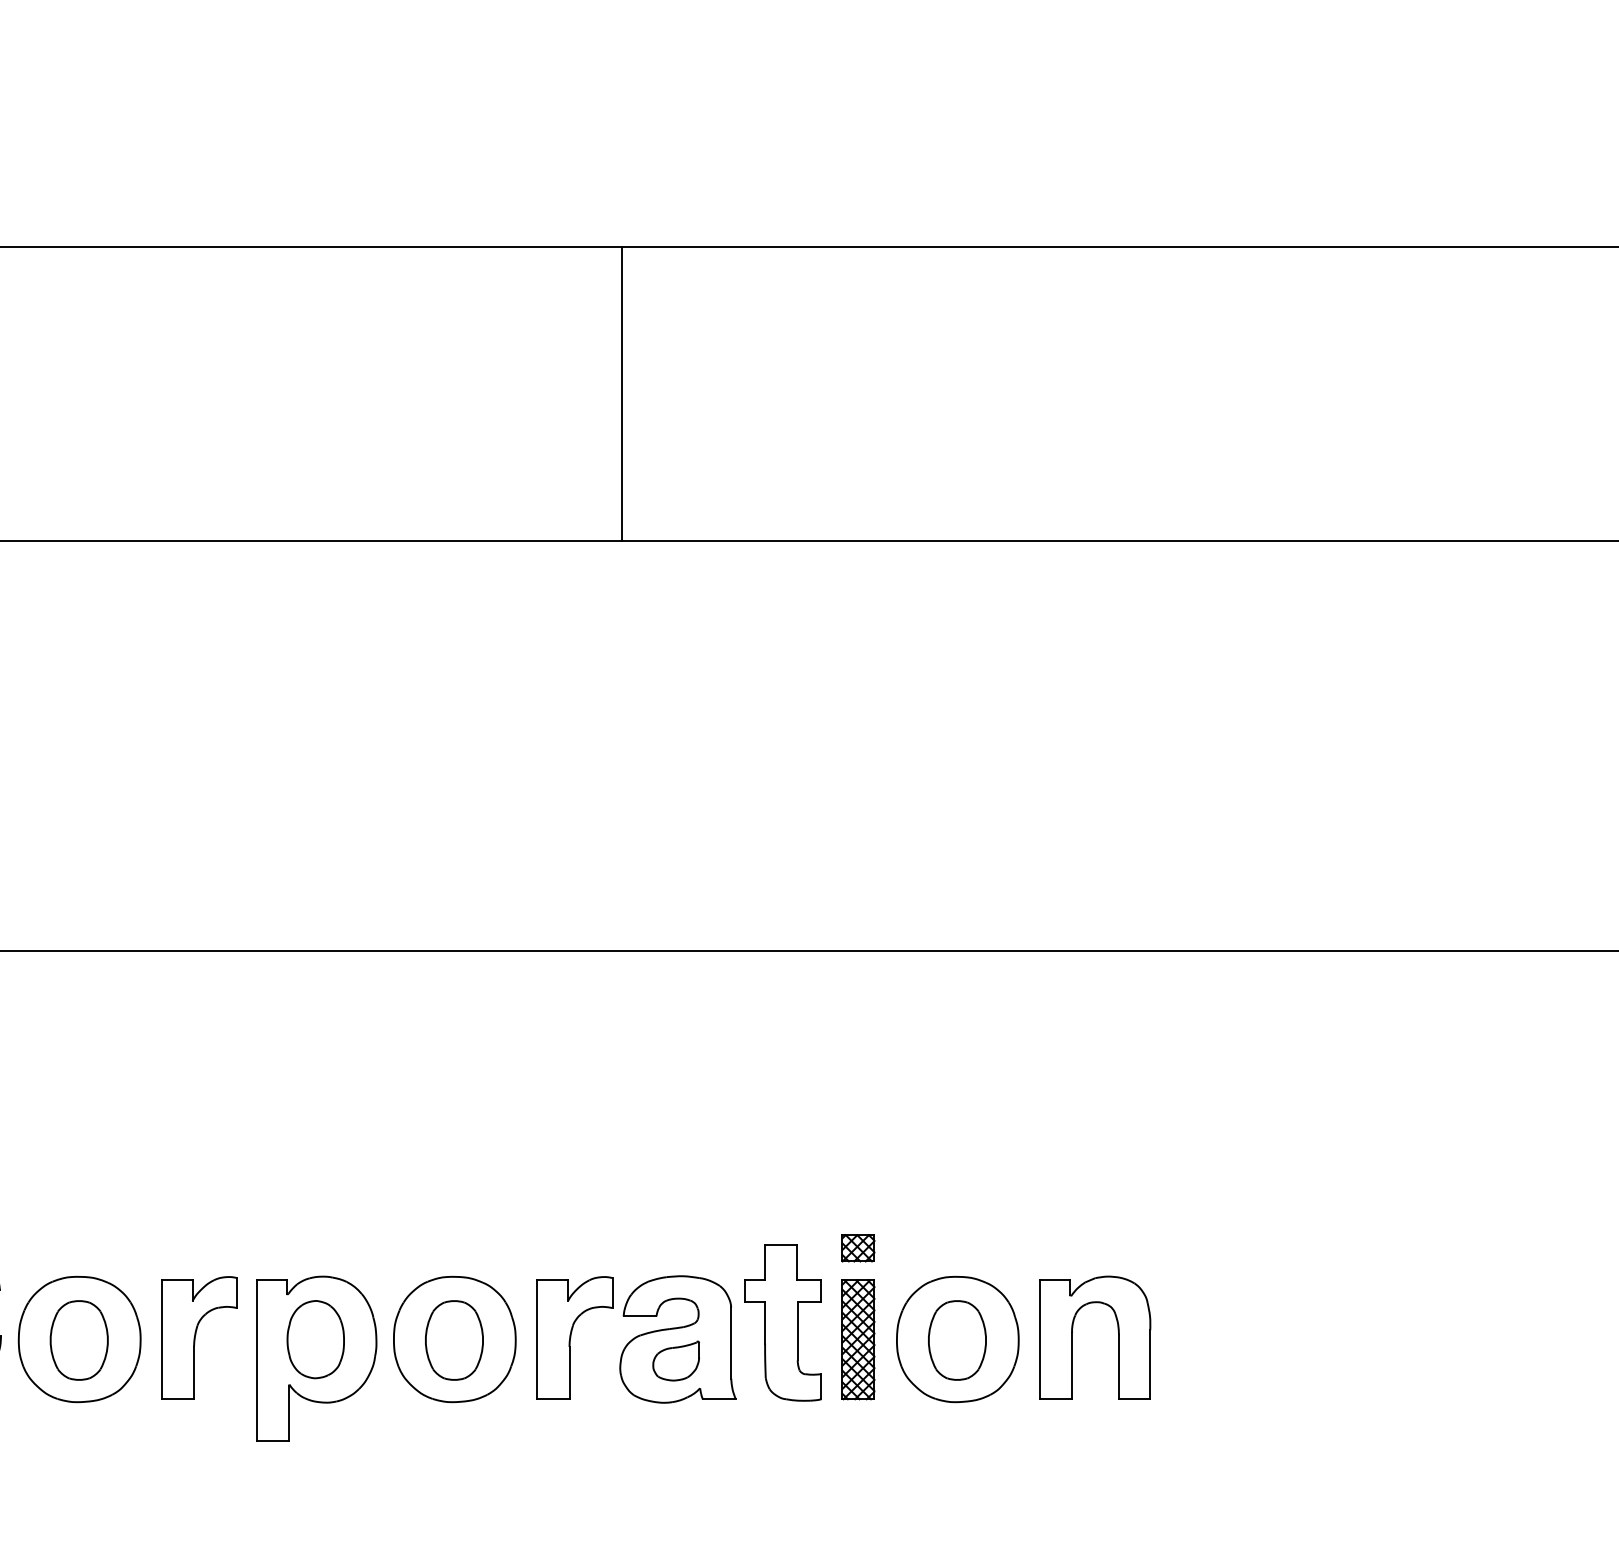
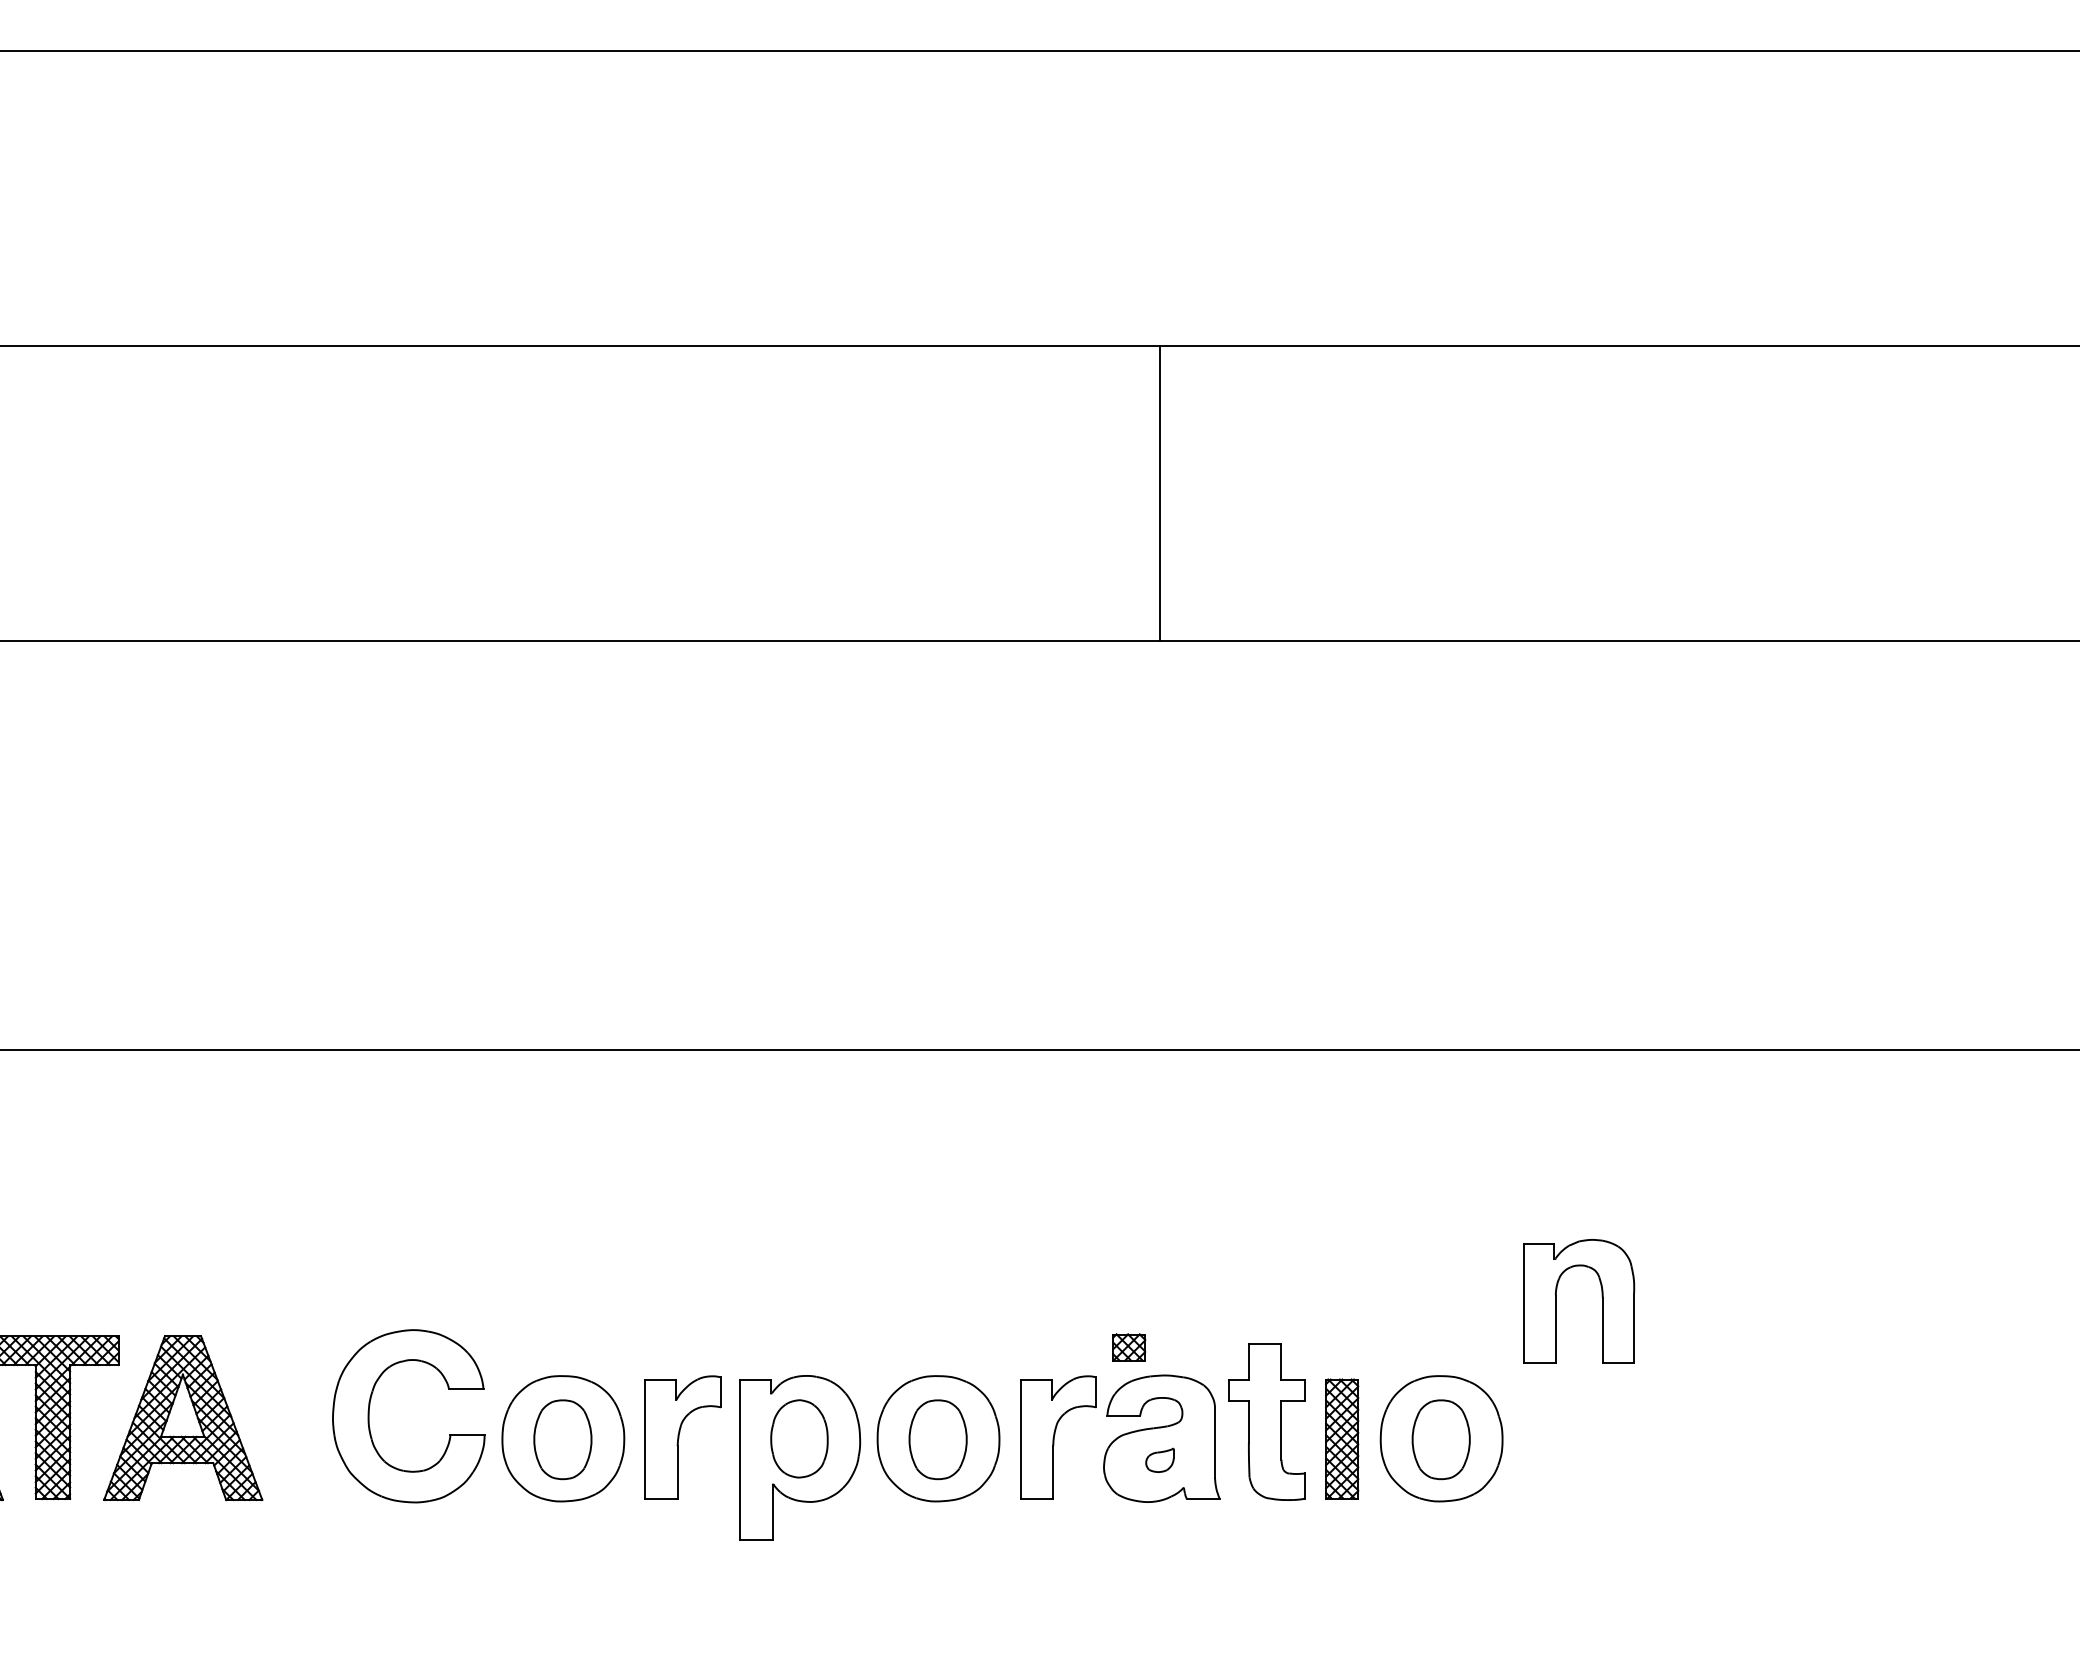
line: (621, 393) -> (1160, 492), moved
part: (858, 1248) -> (1129, 1347), moved
part: (1117, 1334) -> (1601, 1297), moved
part: (675, 1361) -> (1159, 1460), size x0.6

